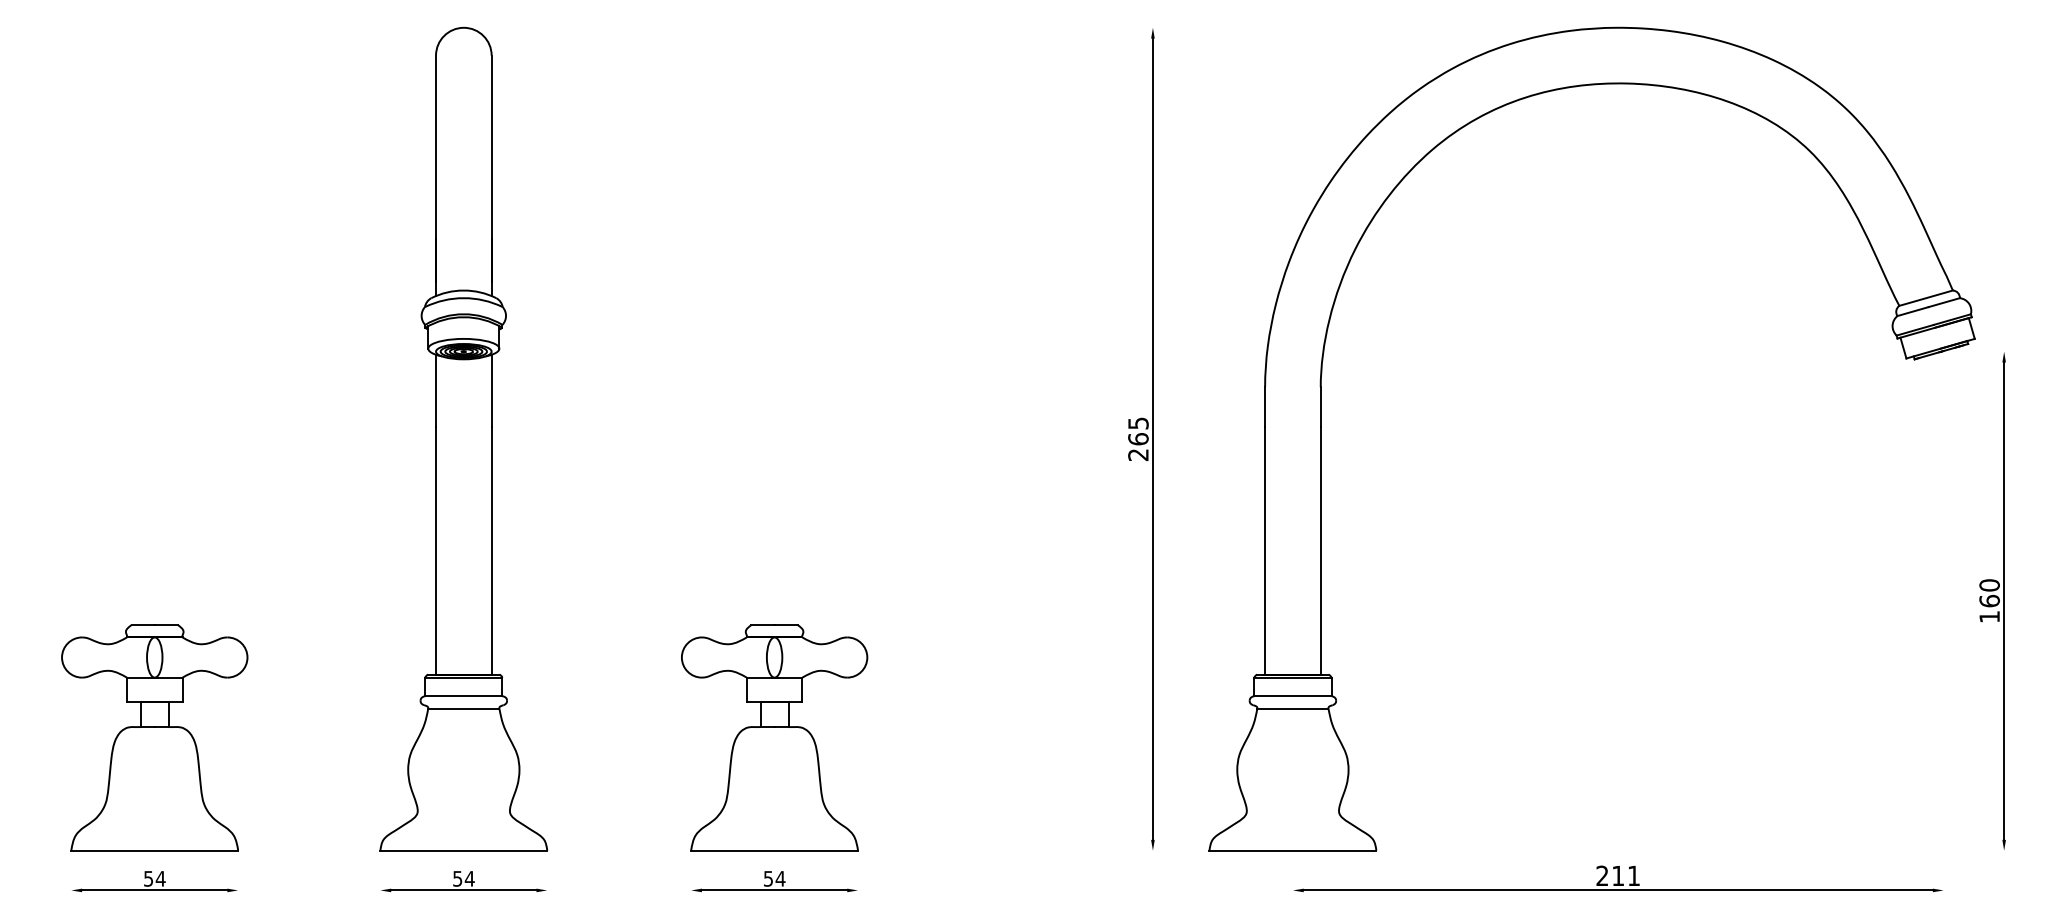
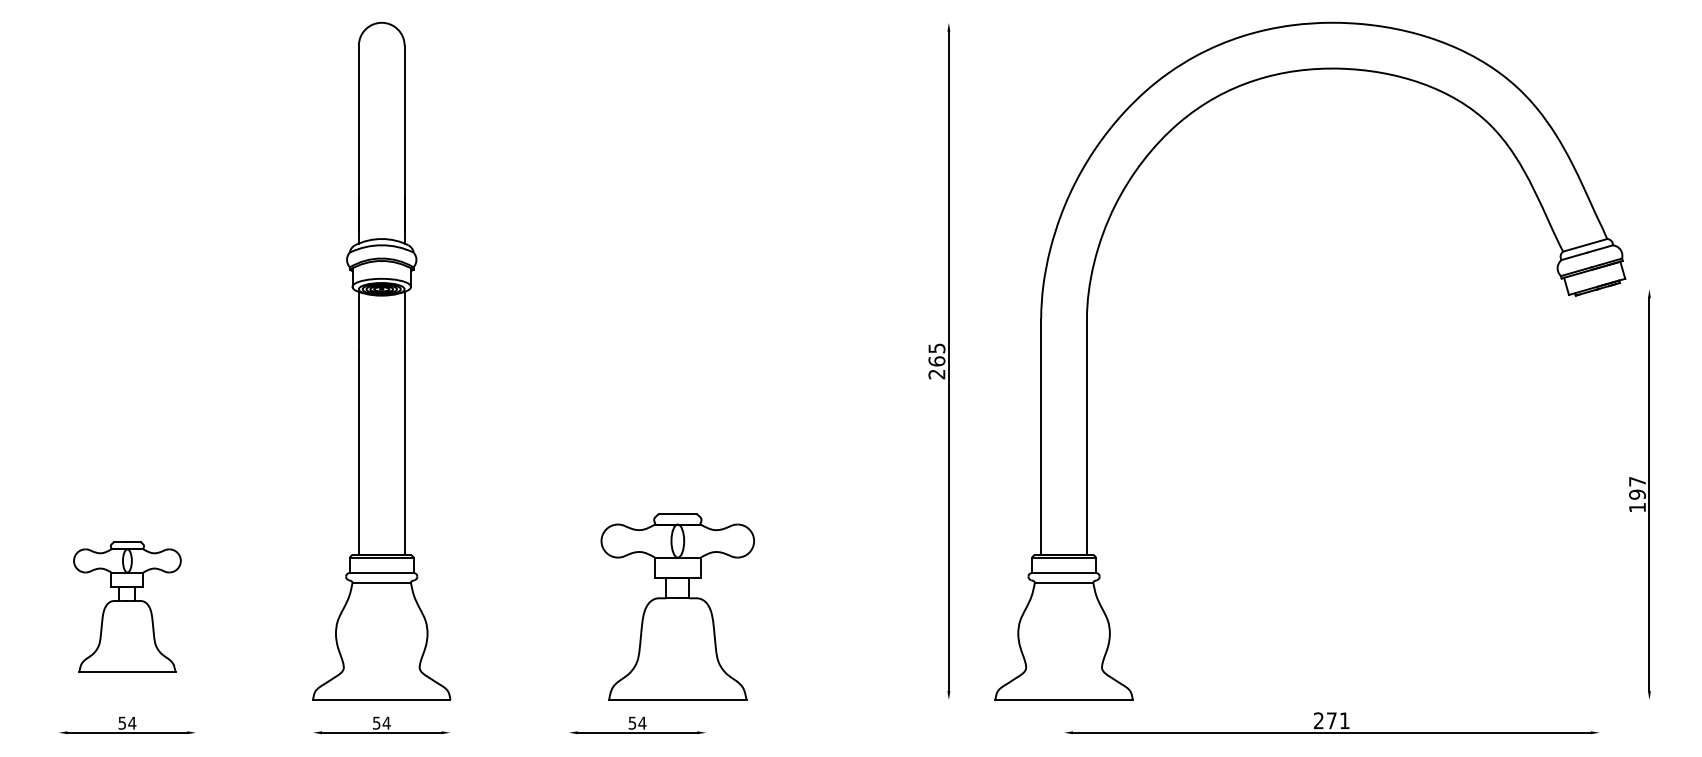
text: (1989, 593) -> (1637, 488), 160 -> 197
part: (154, 737) -> (127, 606), size x0.7
part: (774, 737) -> (677, 606), moved
text: (1617, 875) -> (1331, 720), 211 -> 271

